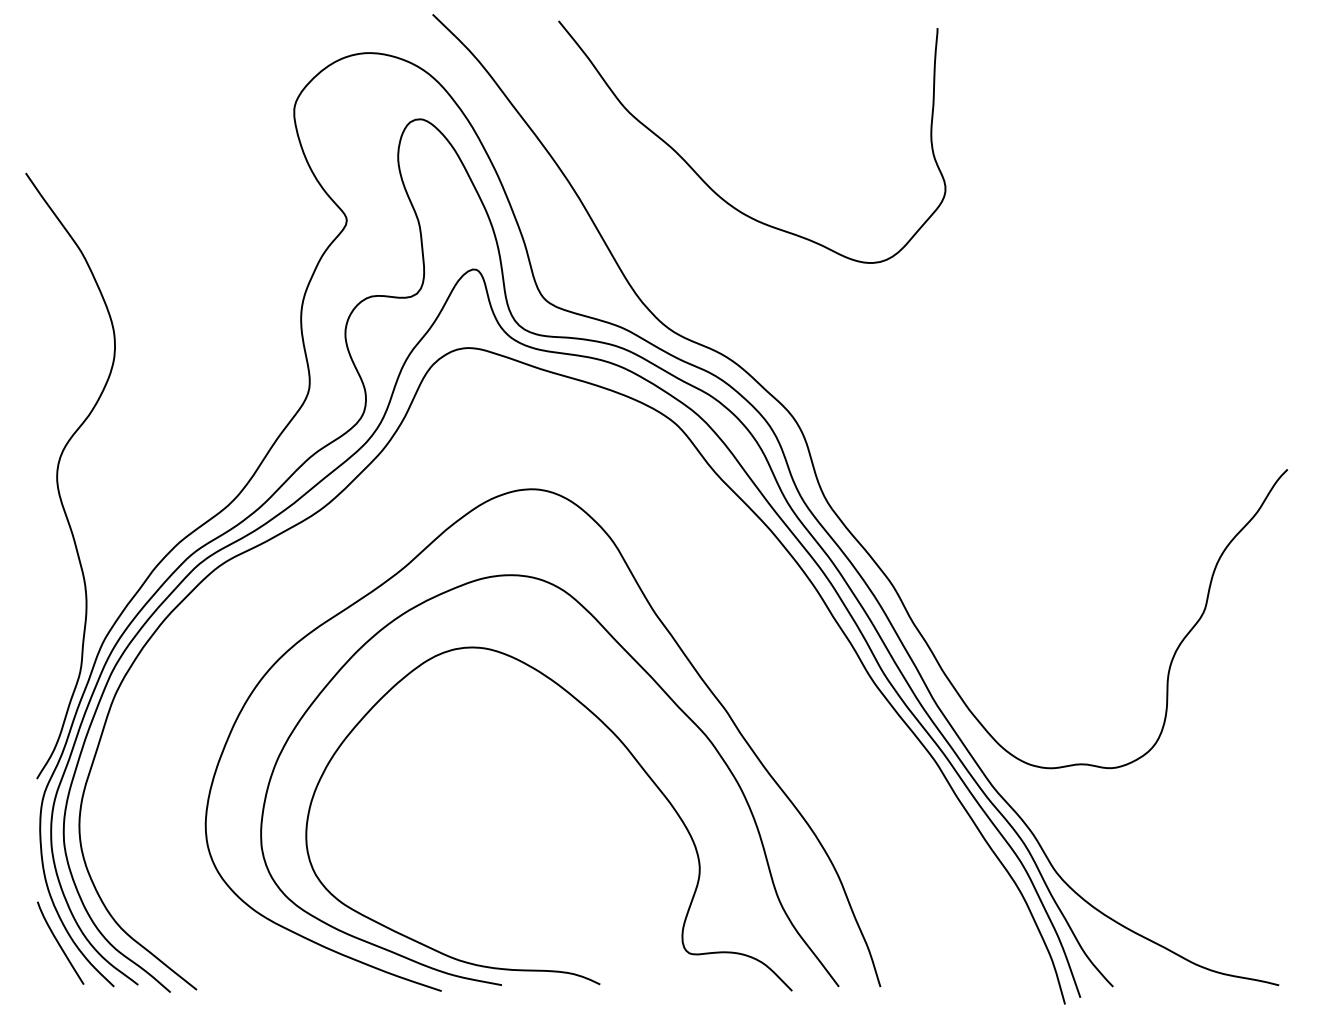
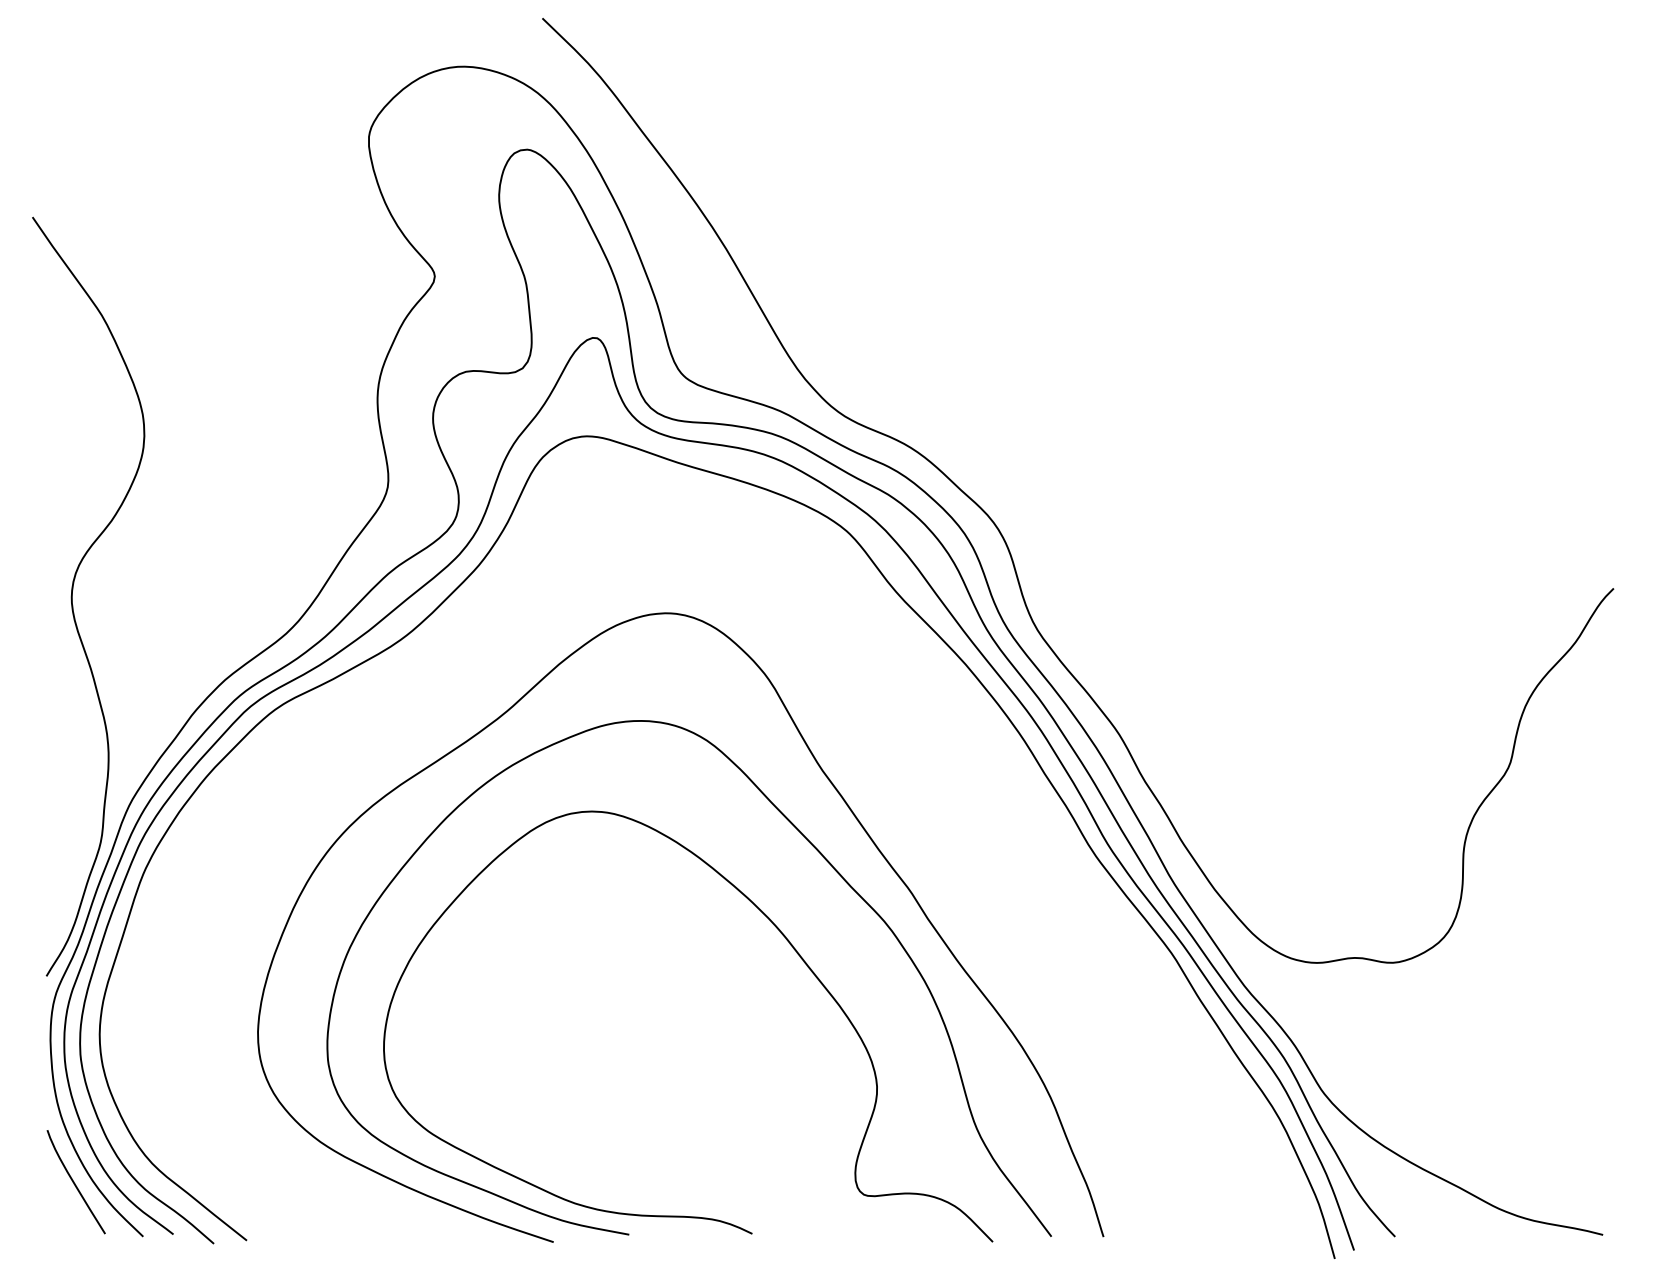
curve: (708, 184) -> (888, 231), removed

